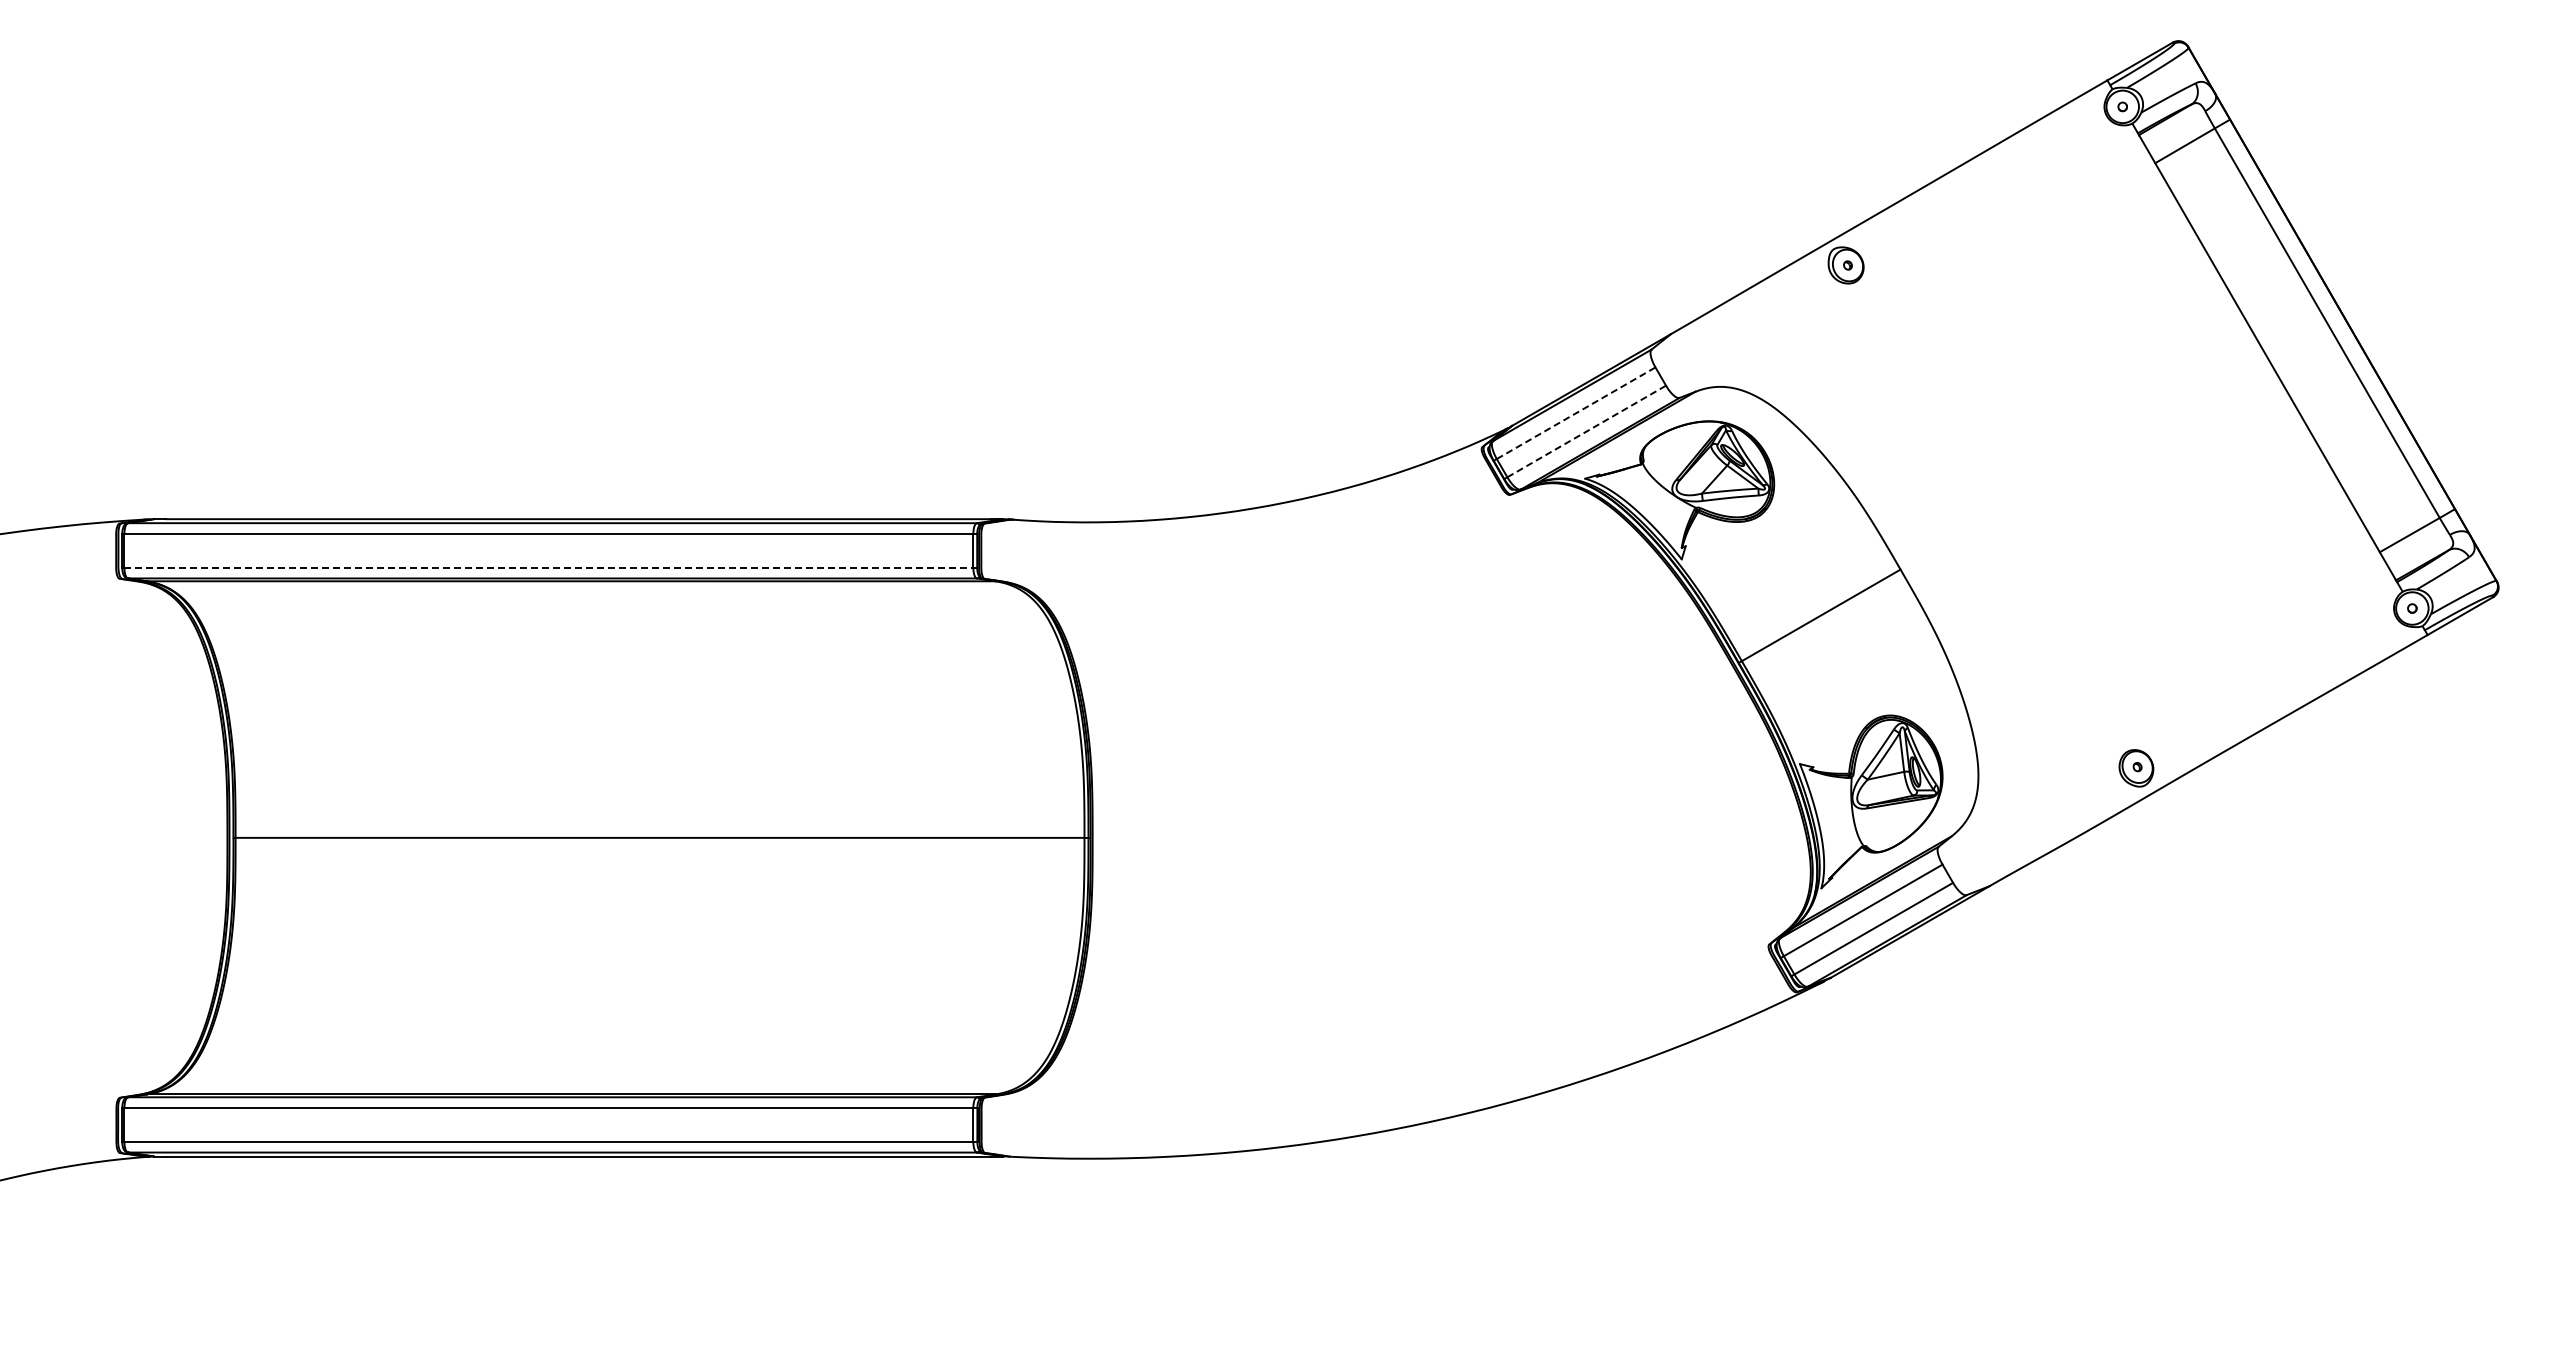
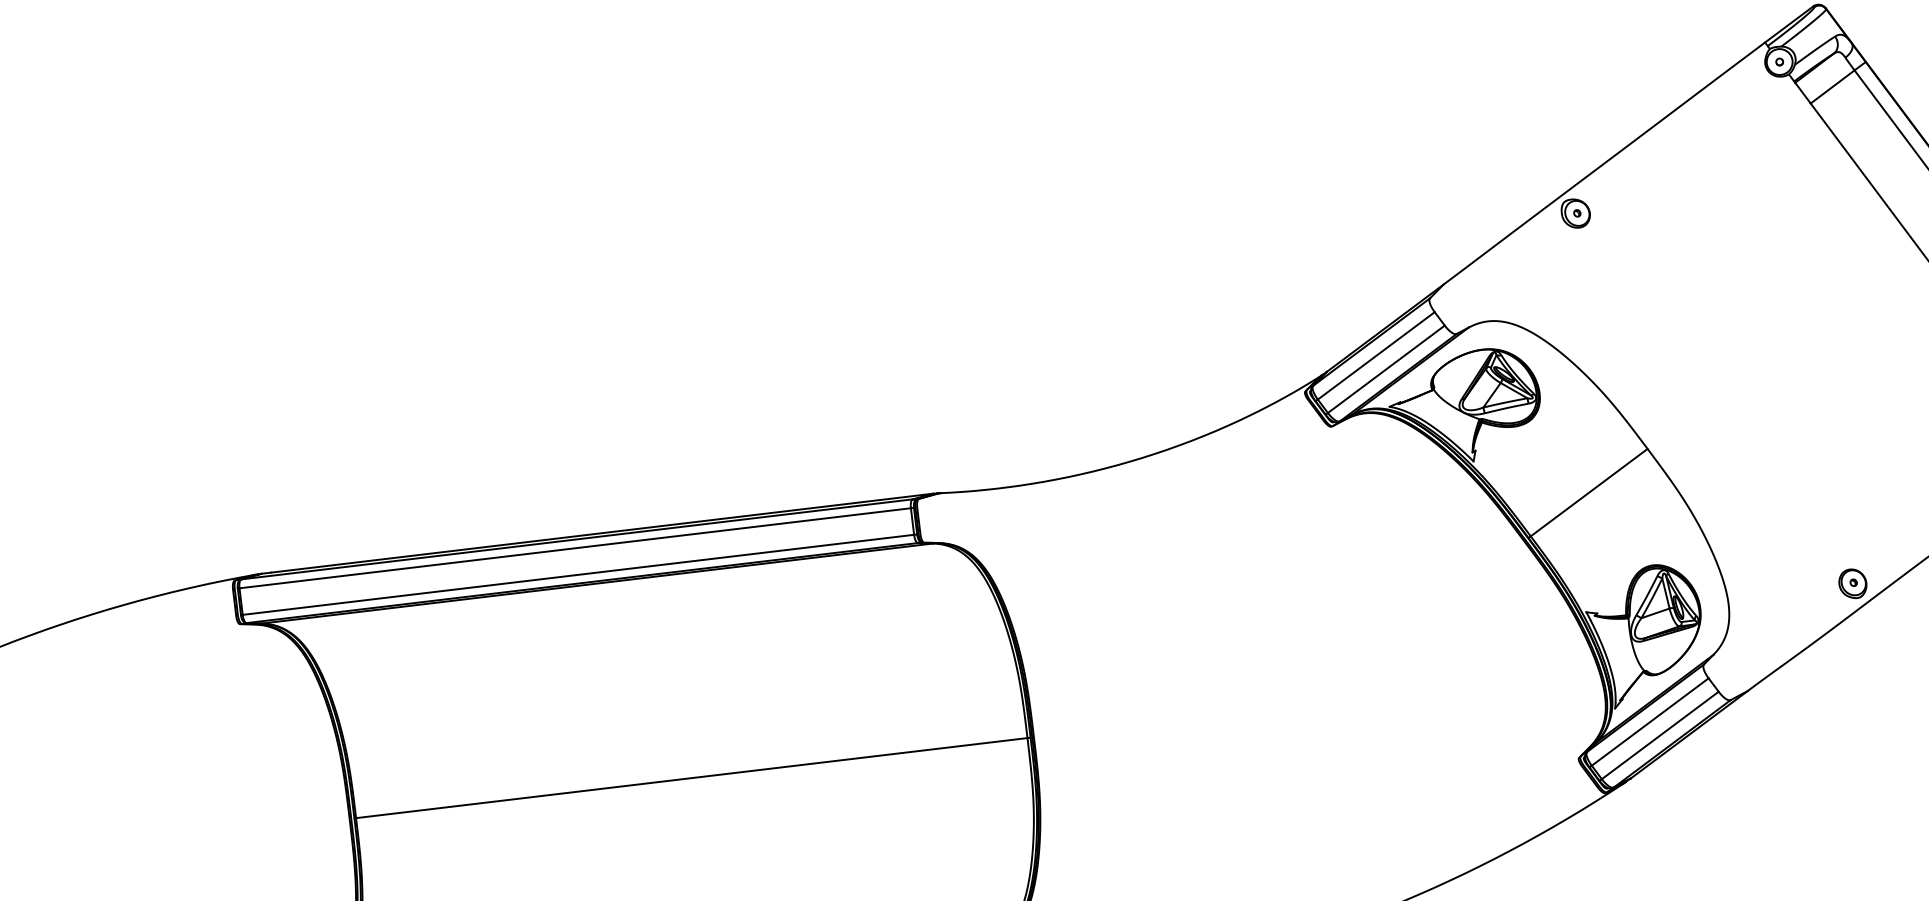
line: (1576, 413) -> (1376, 356), dashed -> solid
line: (1586, 431) -> (1386, 369), dashed -> solid
line: (549, 567) -> (578, 574), dashed -> solid

